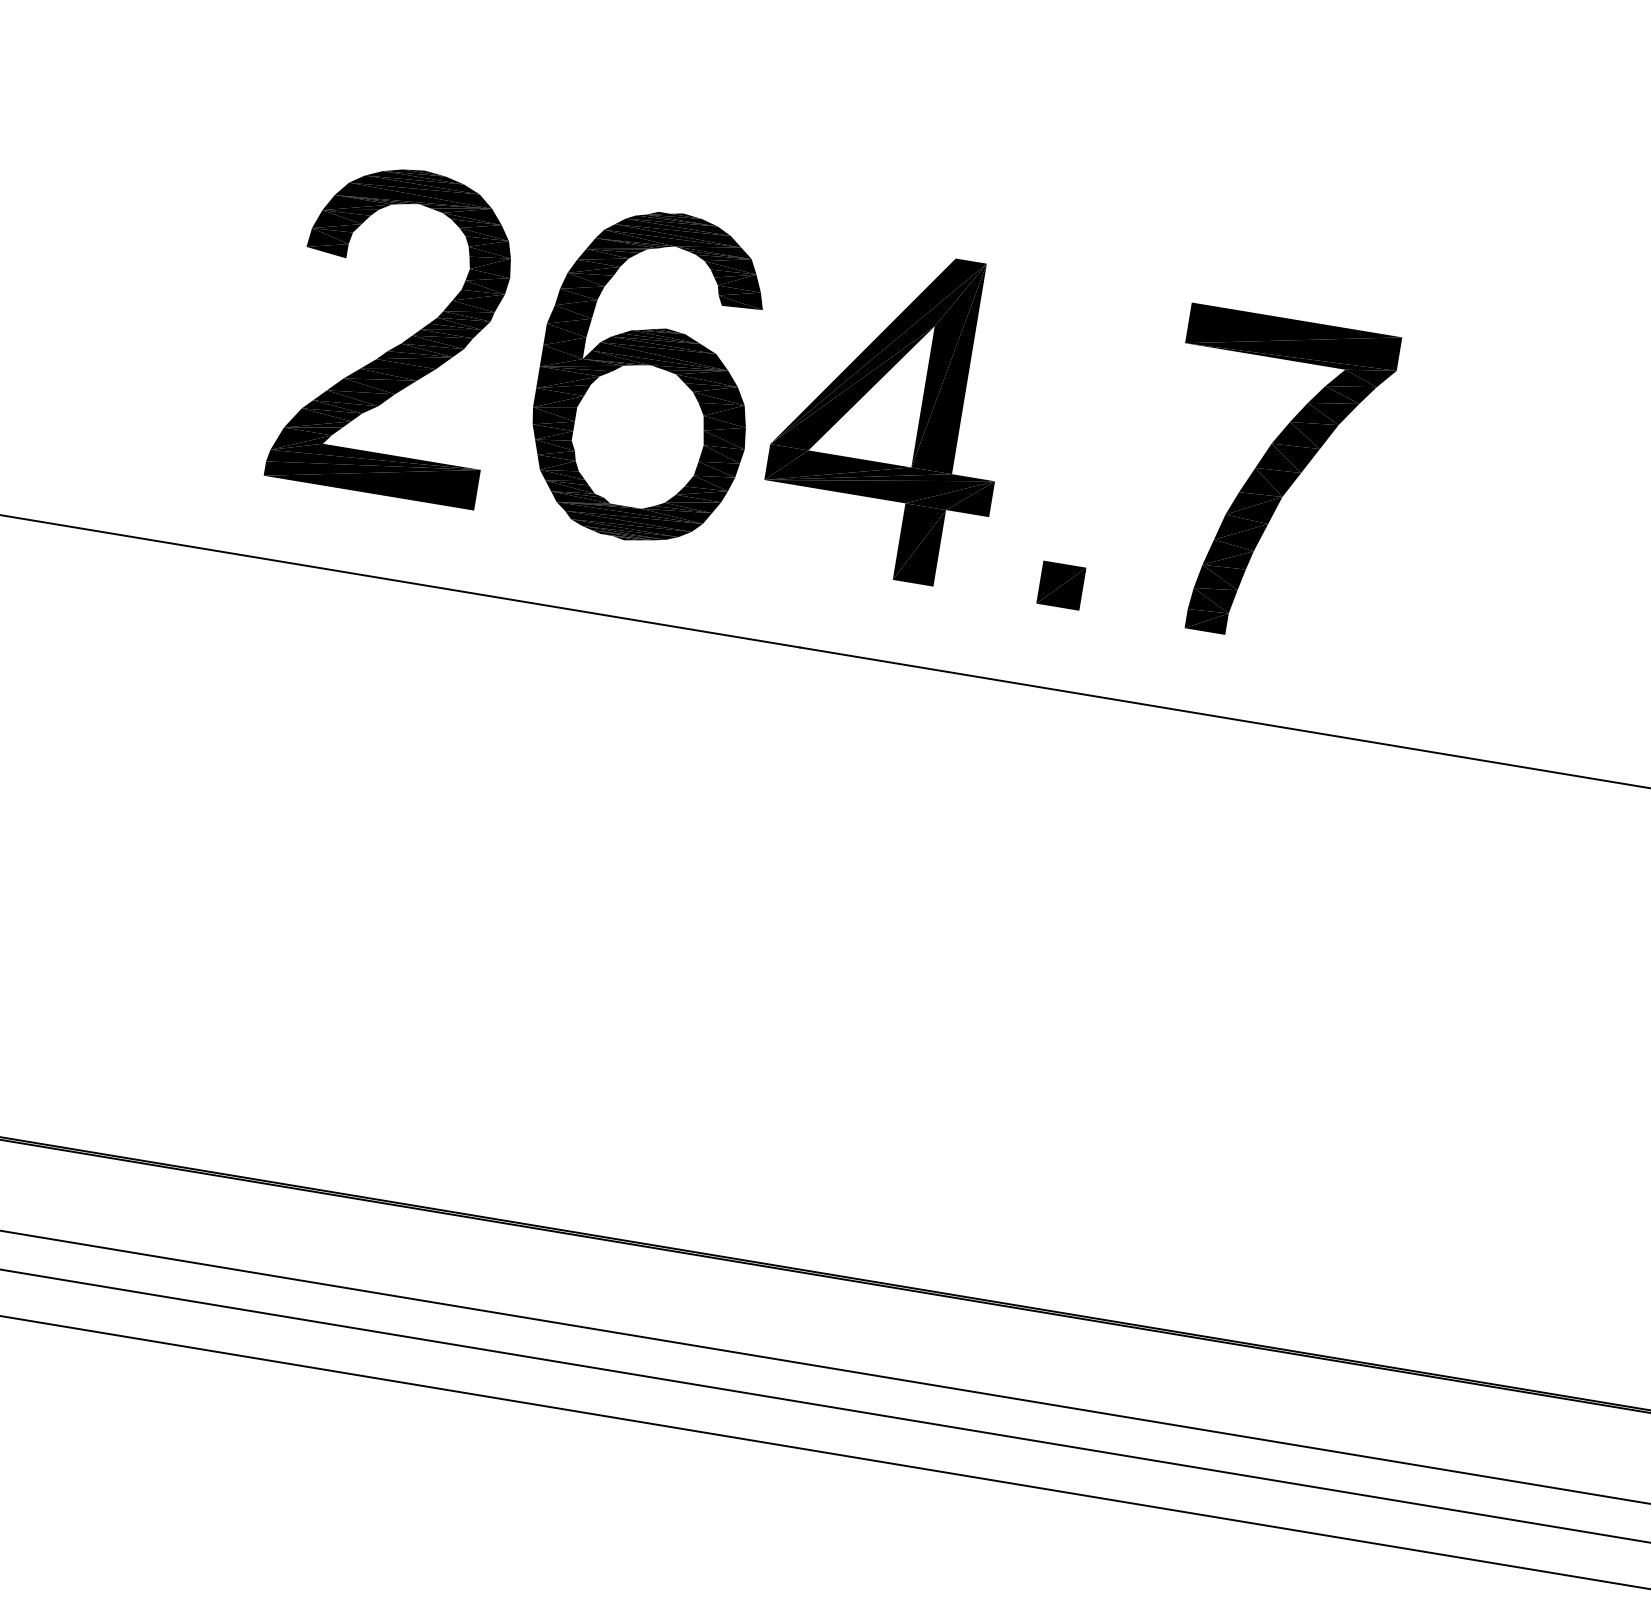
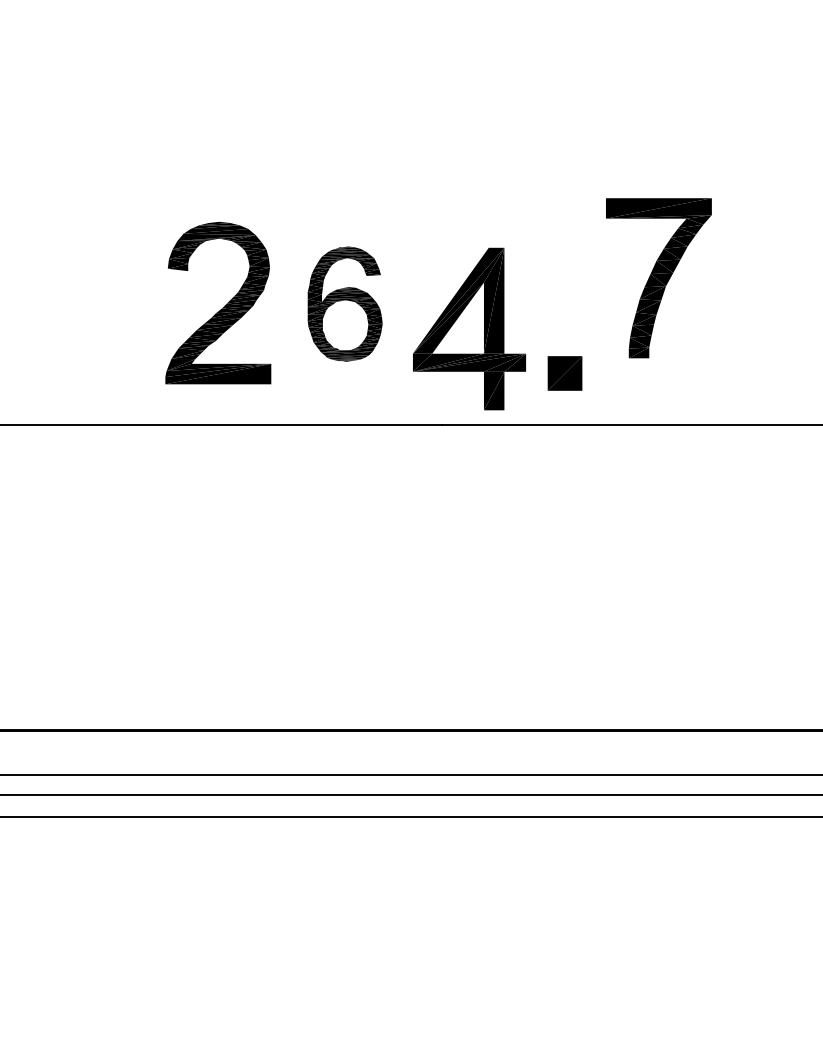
part: (646, 374) -> (344, 303), size x0.7
part: (890, 412) -> (469, 328), moved
part: (1269, 479) -> (658, 278), moved
part: (1060, 585) -> (564, 373), size x1.6

